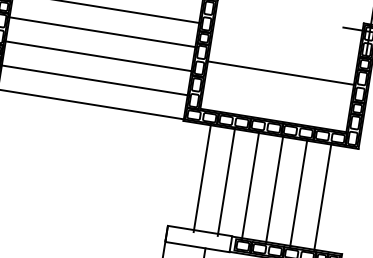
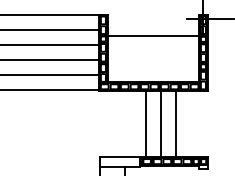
line: (281, 72) -> (153, 35), moved
line: (201, 176) -> (115, 123), removed
line: (226, 180) -> (130, 123), removed
line: (322, 196) -> (190, 123), removed

